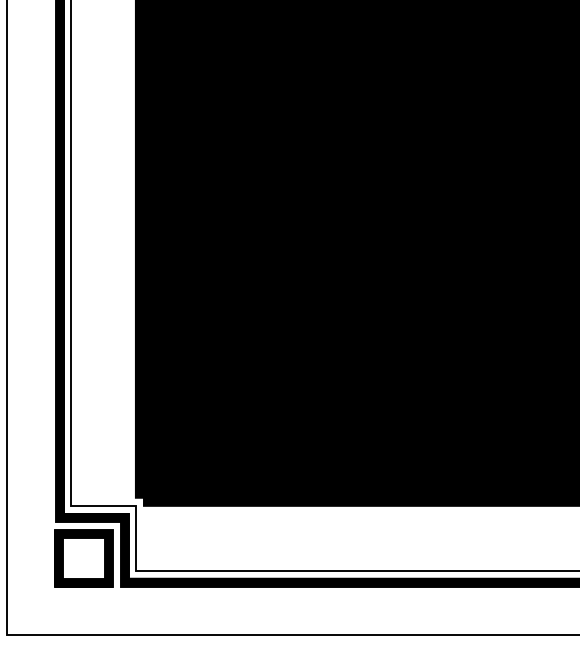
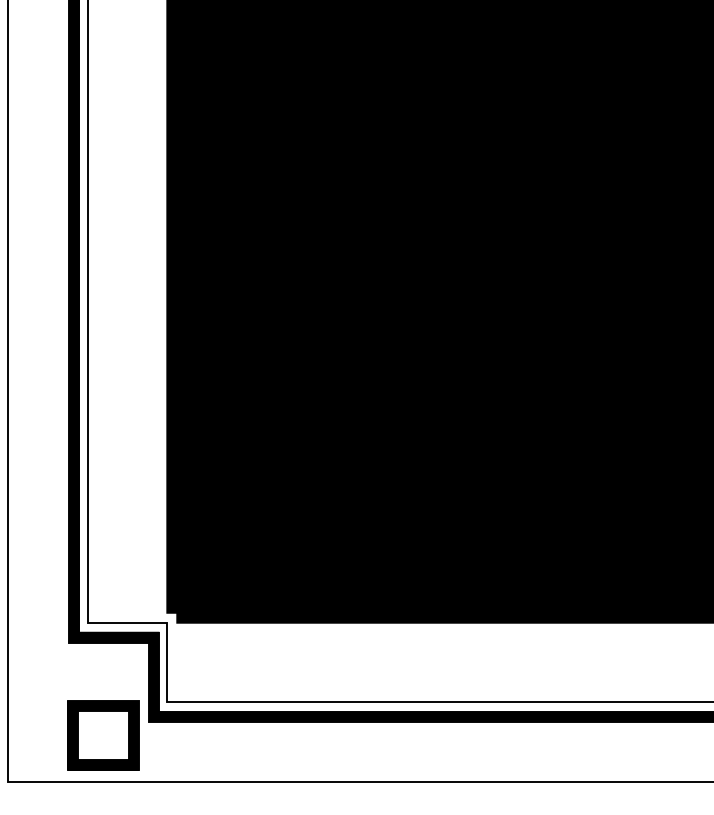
part: (84, 558) -> (103, 735), moved

